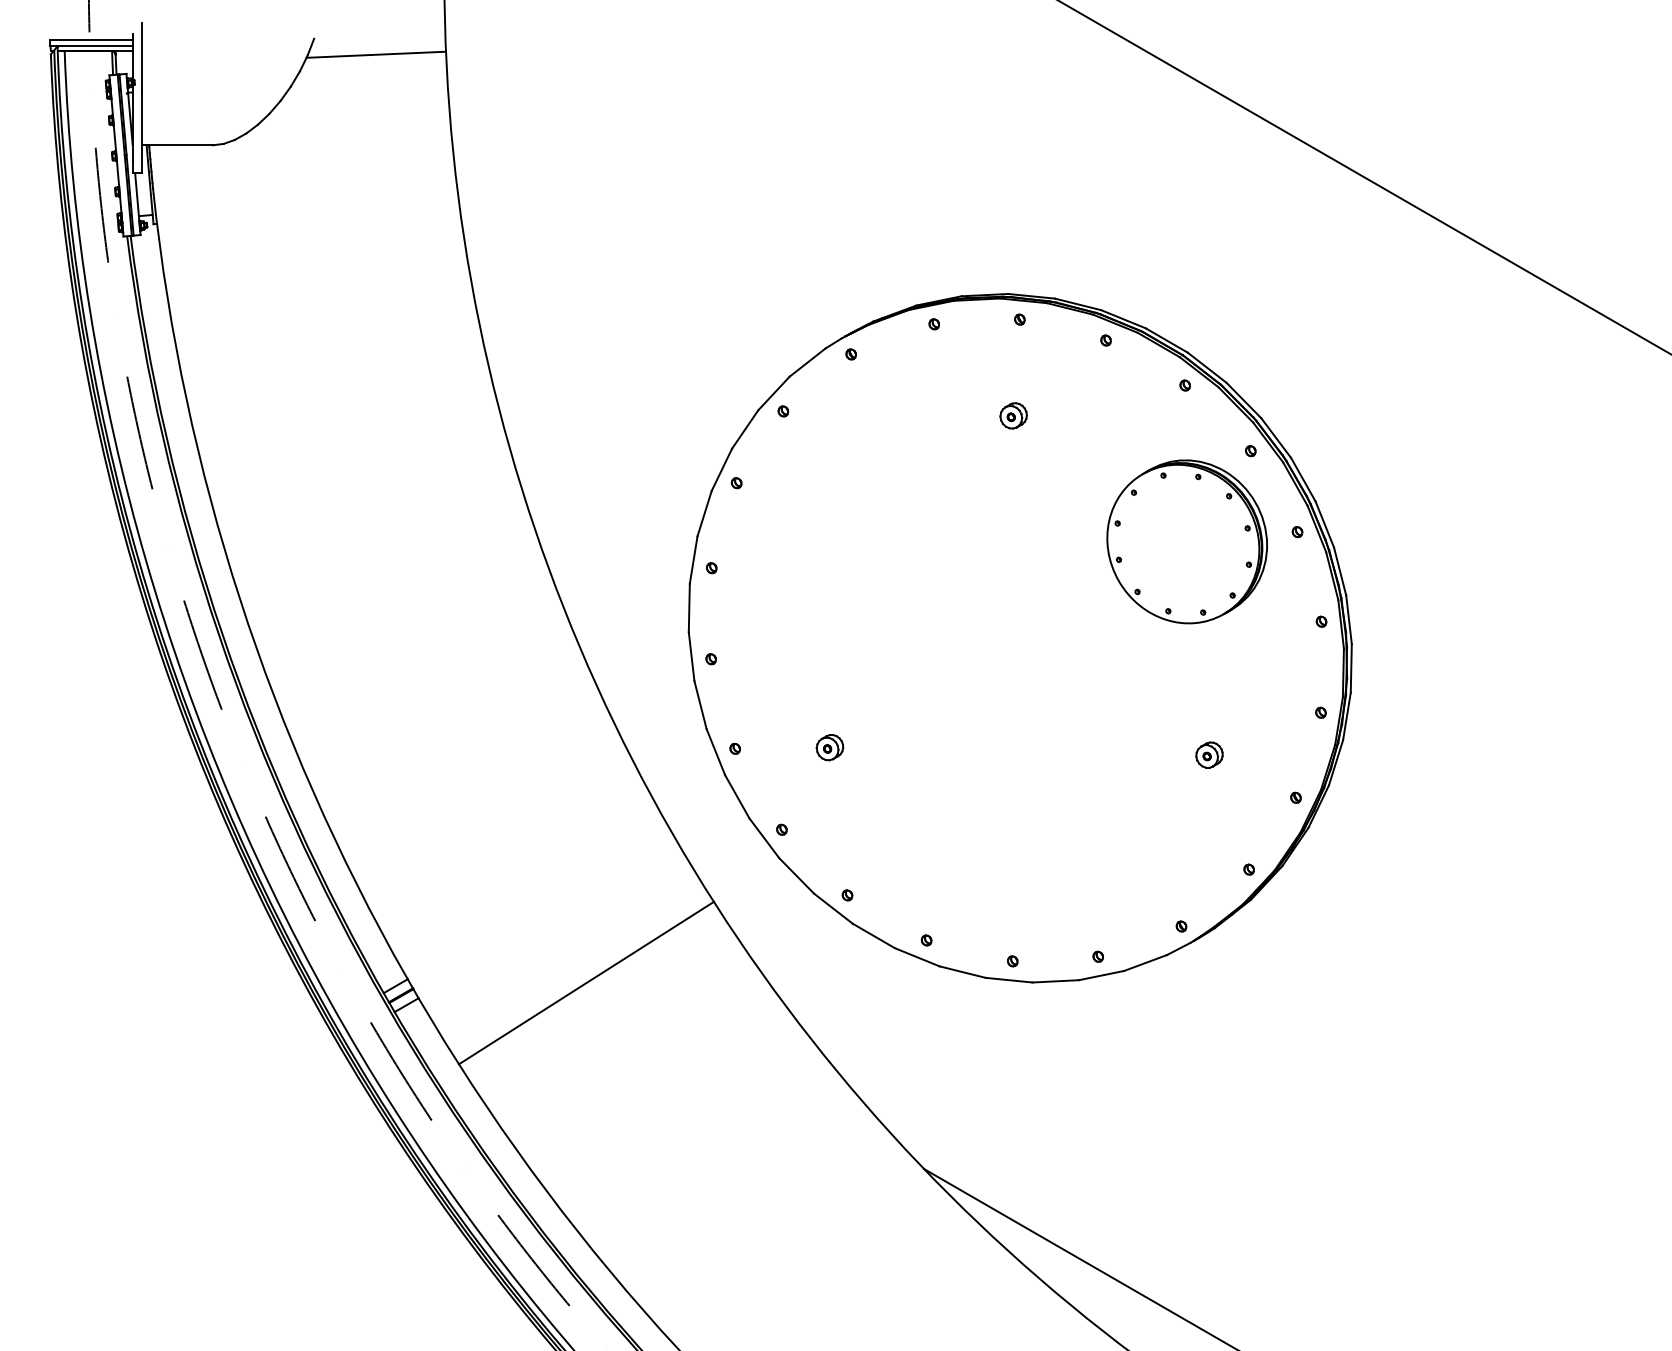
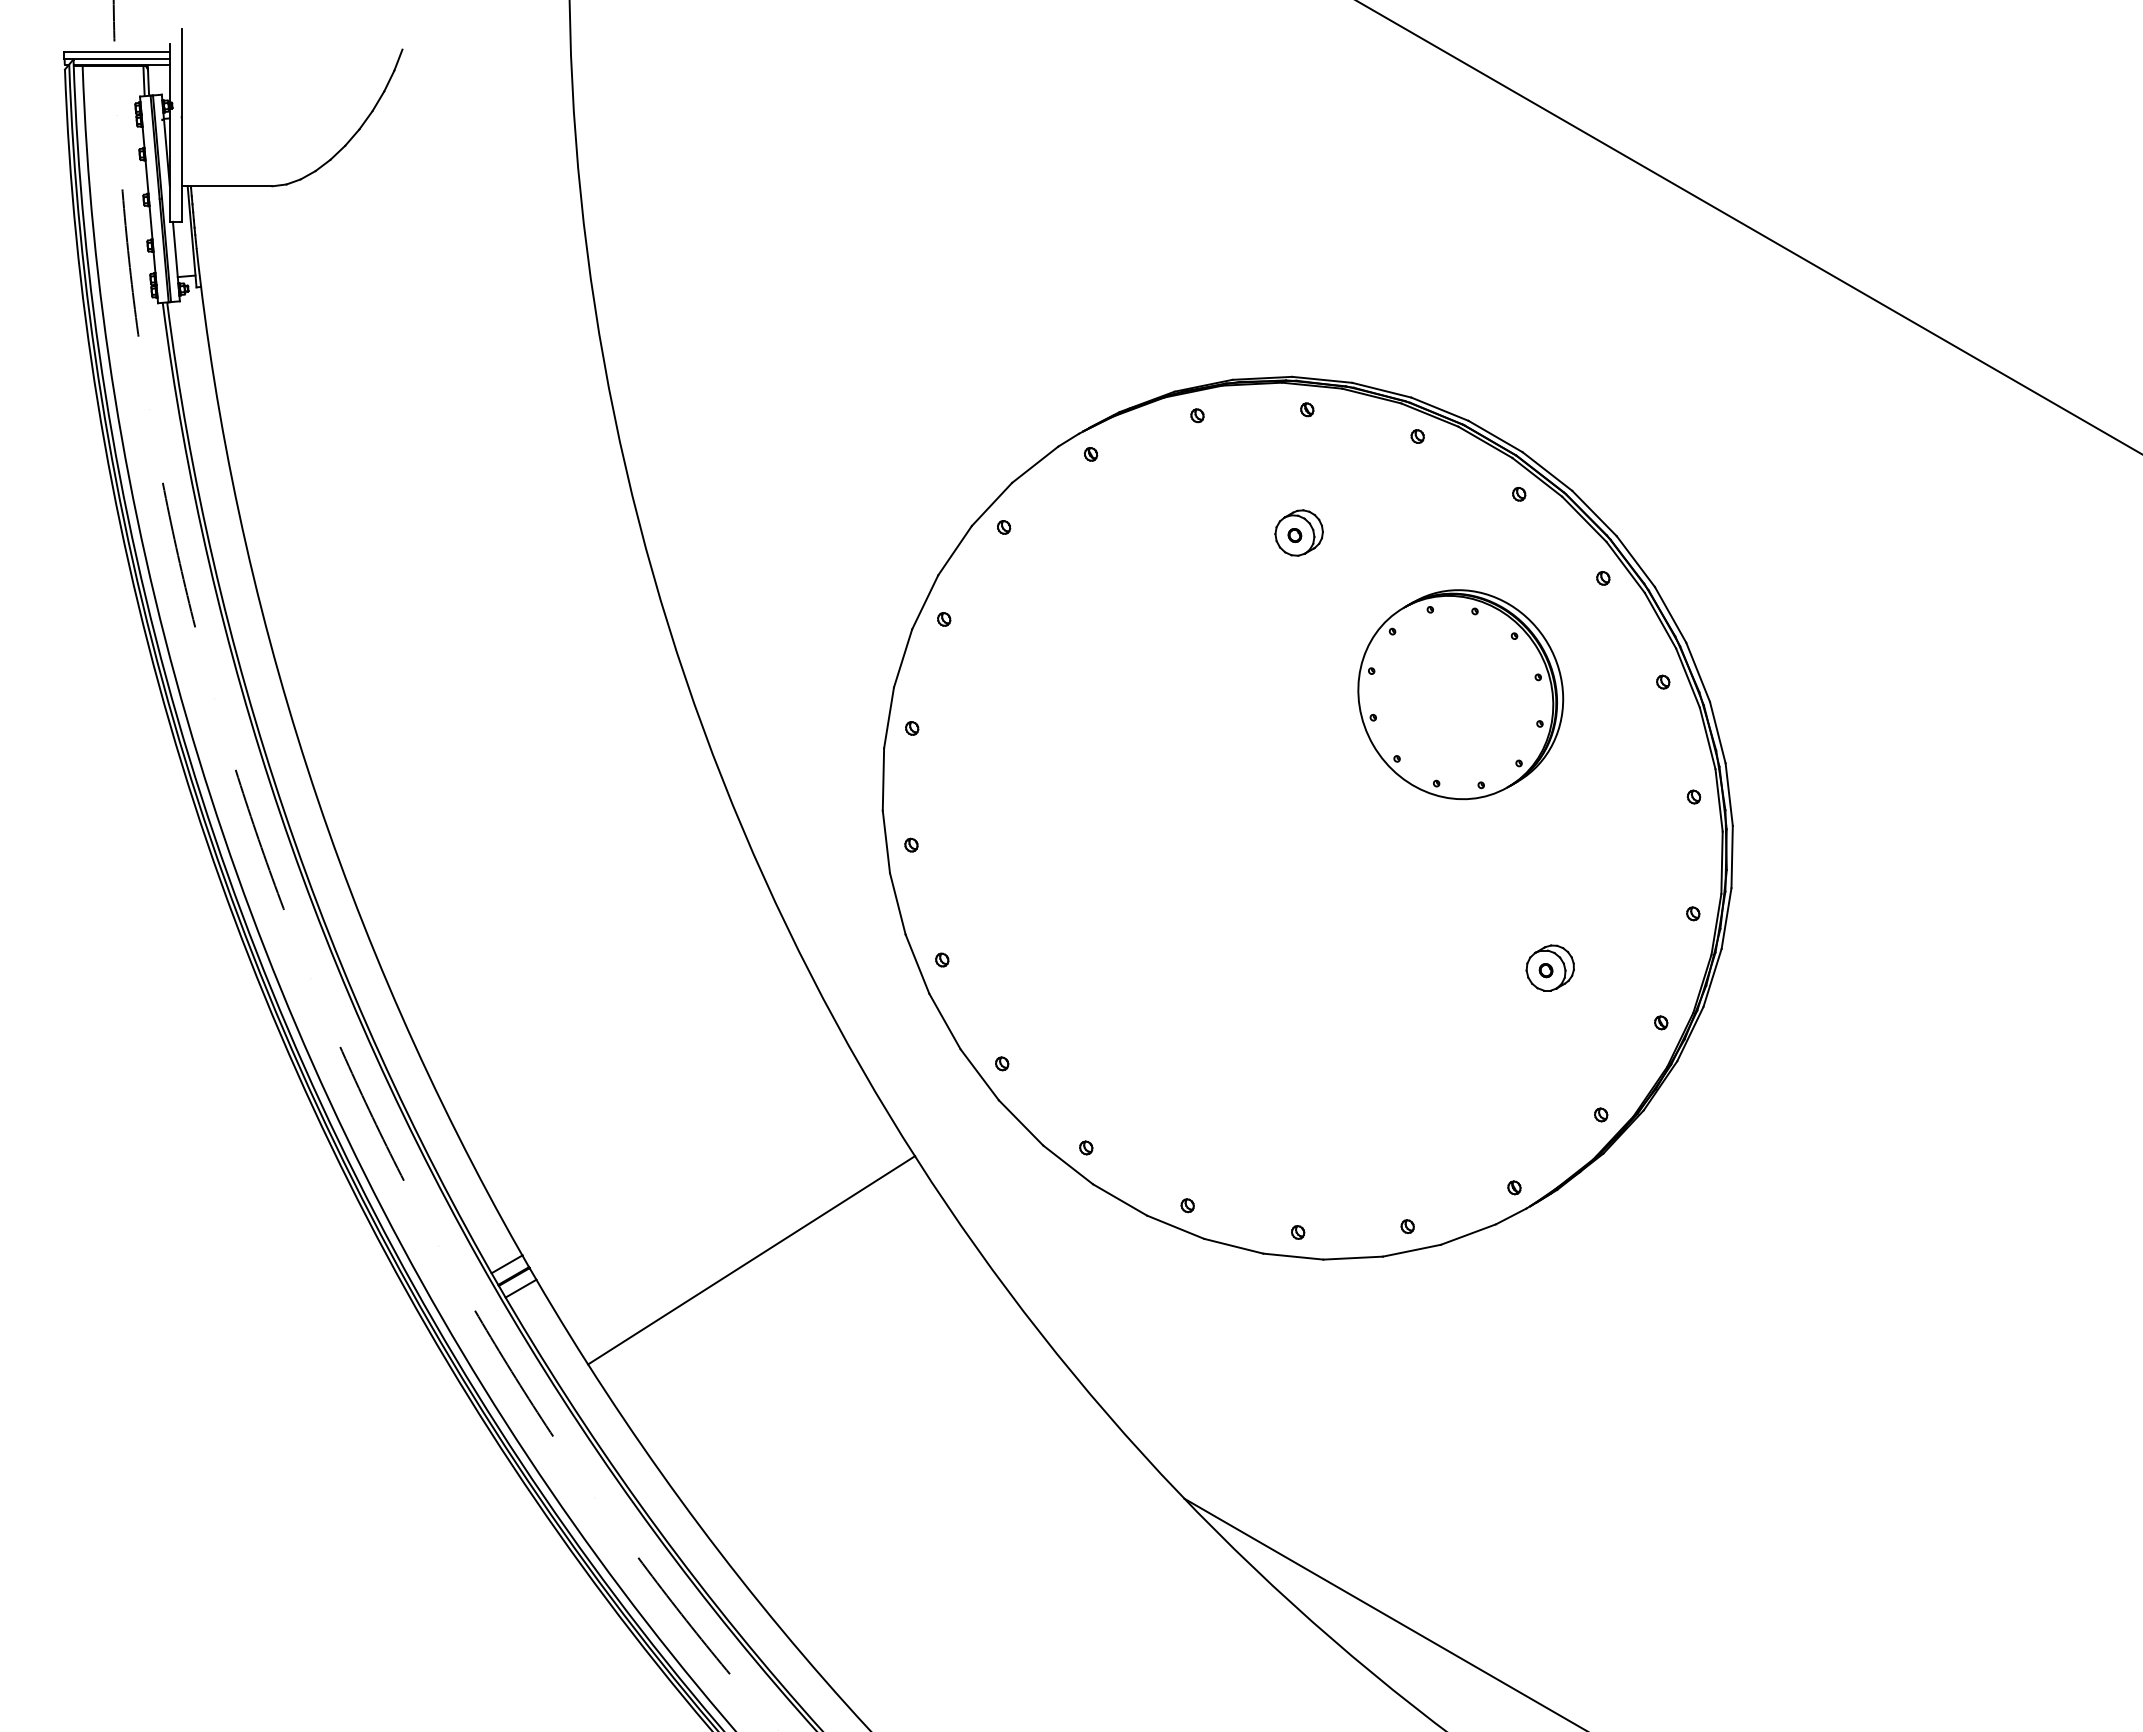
line: (375, 55) -> (481, 70), removed
part: (1013, 416) -> (1299, 533), size x1.4
part: (1187, 541) -> (1460, 694), moved
part: (829, 747) -> (1063, 958), removed
part: (1209, 754) -> (1550, 967), size x1.4

